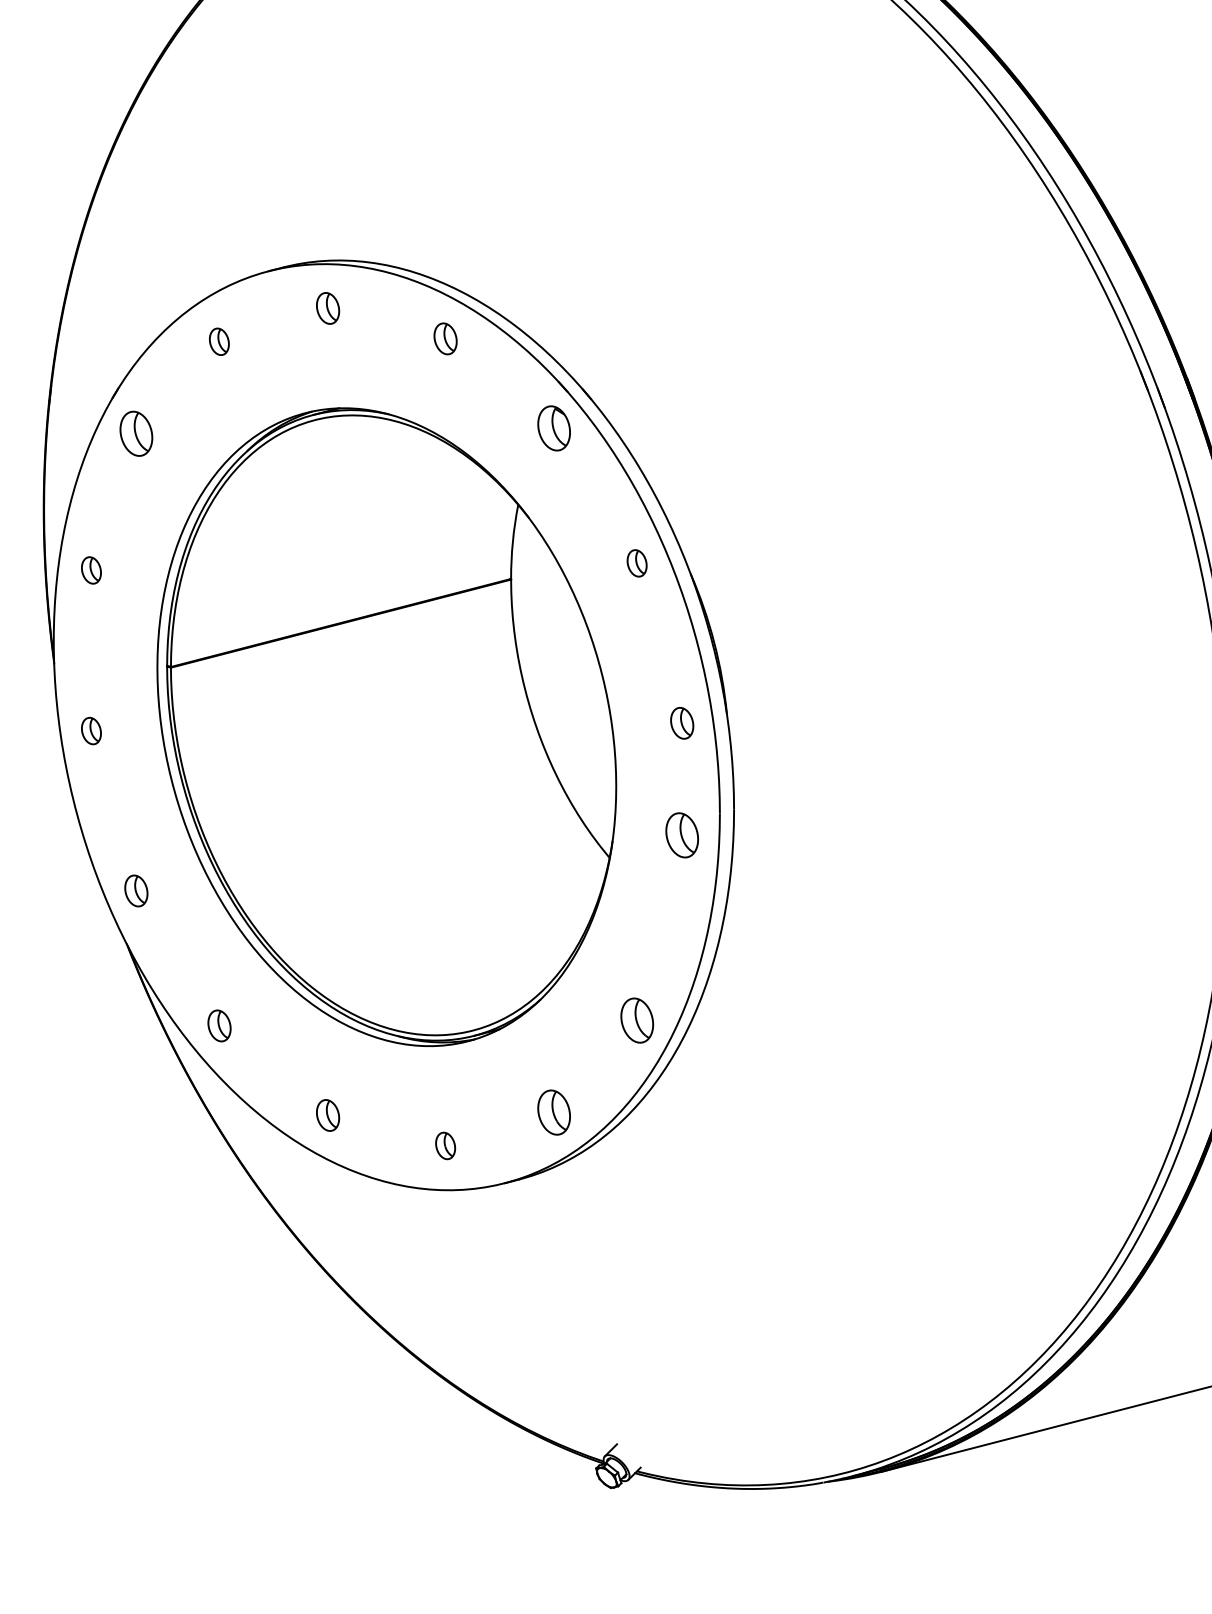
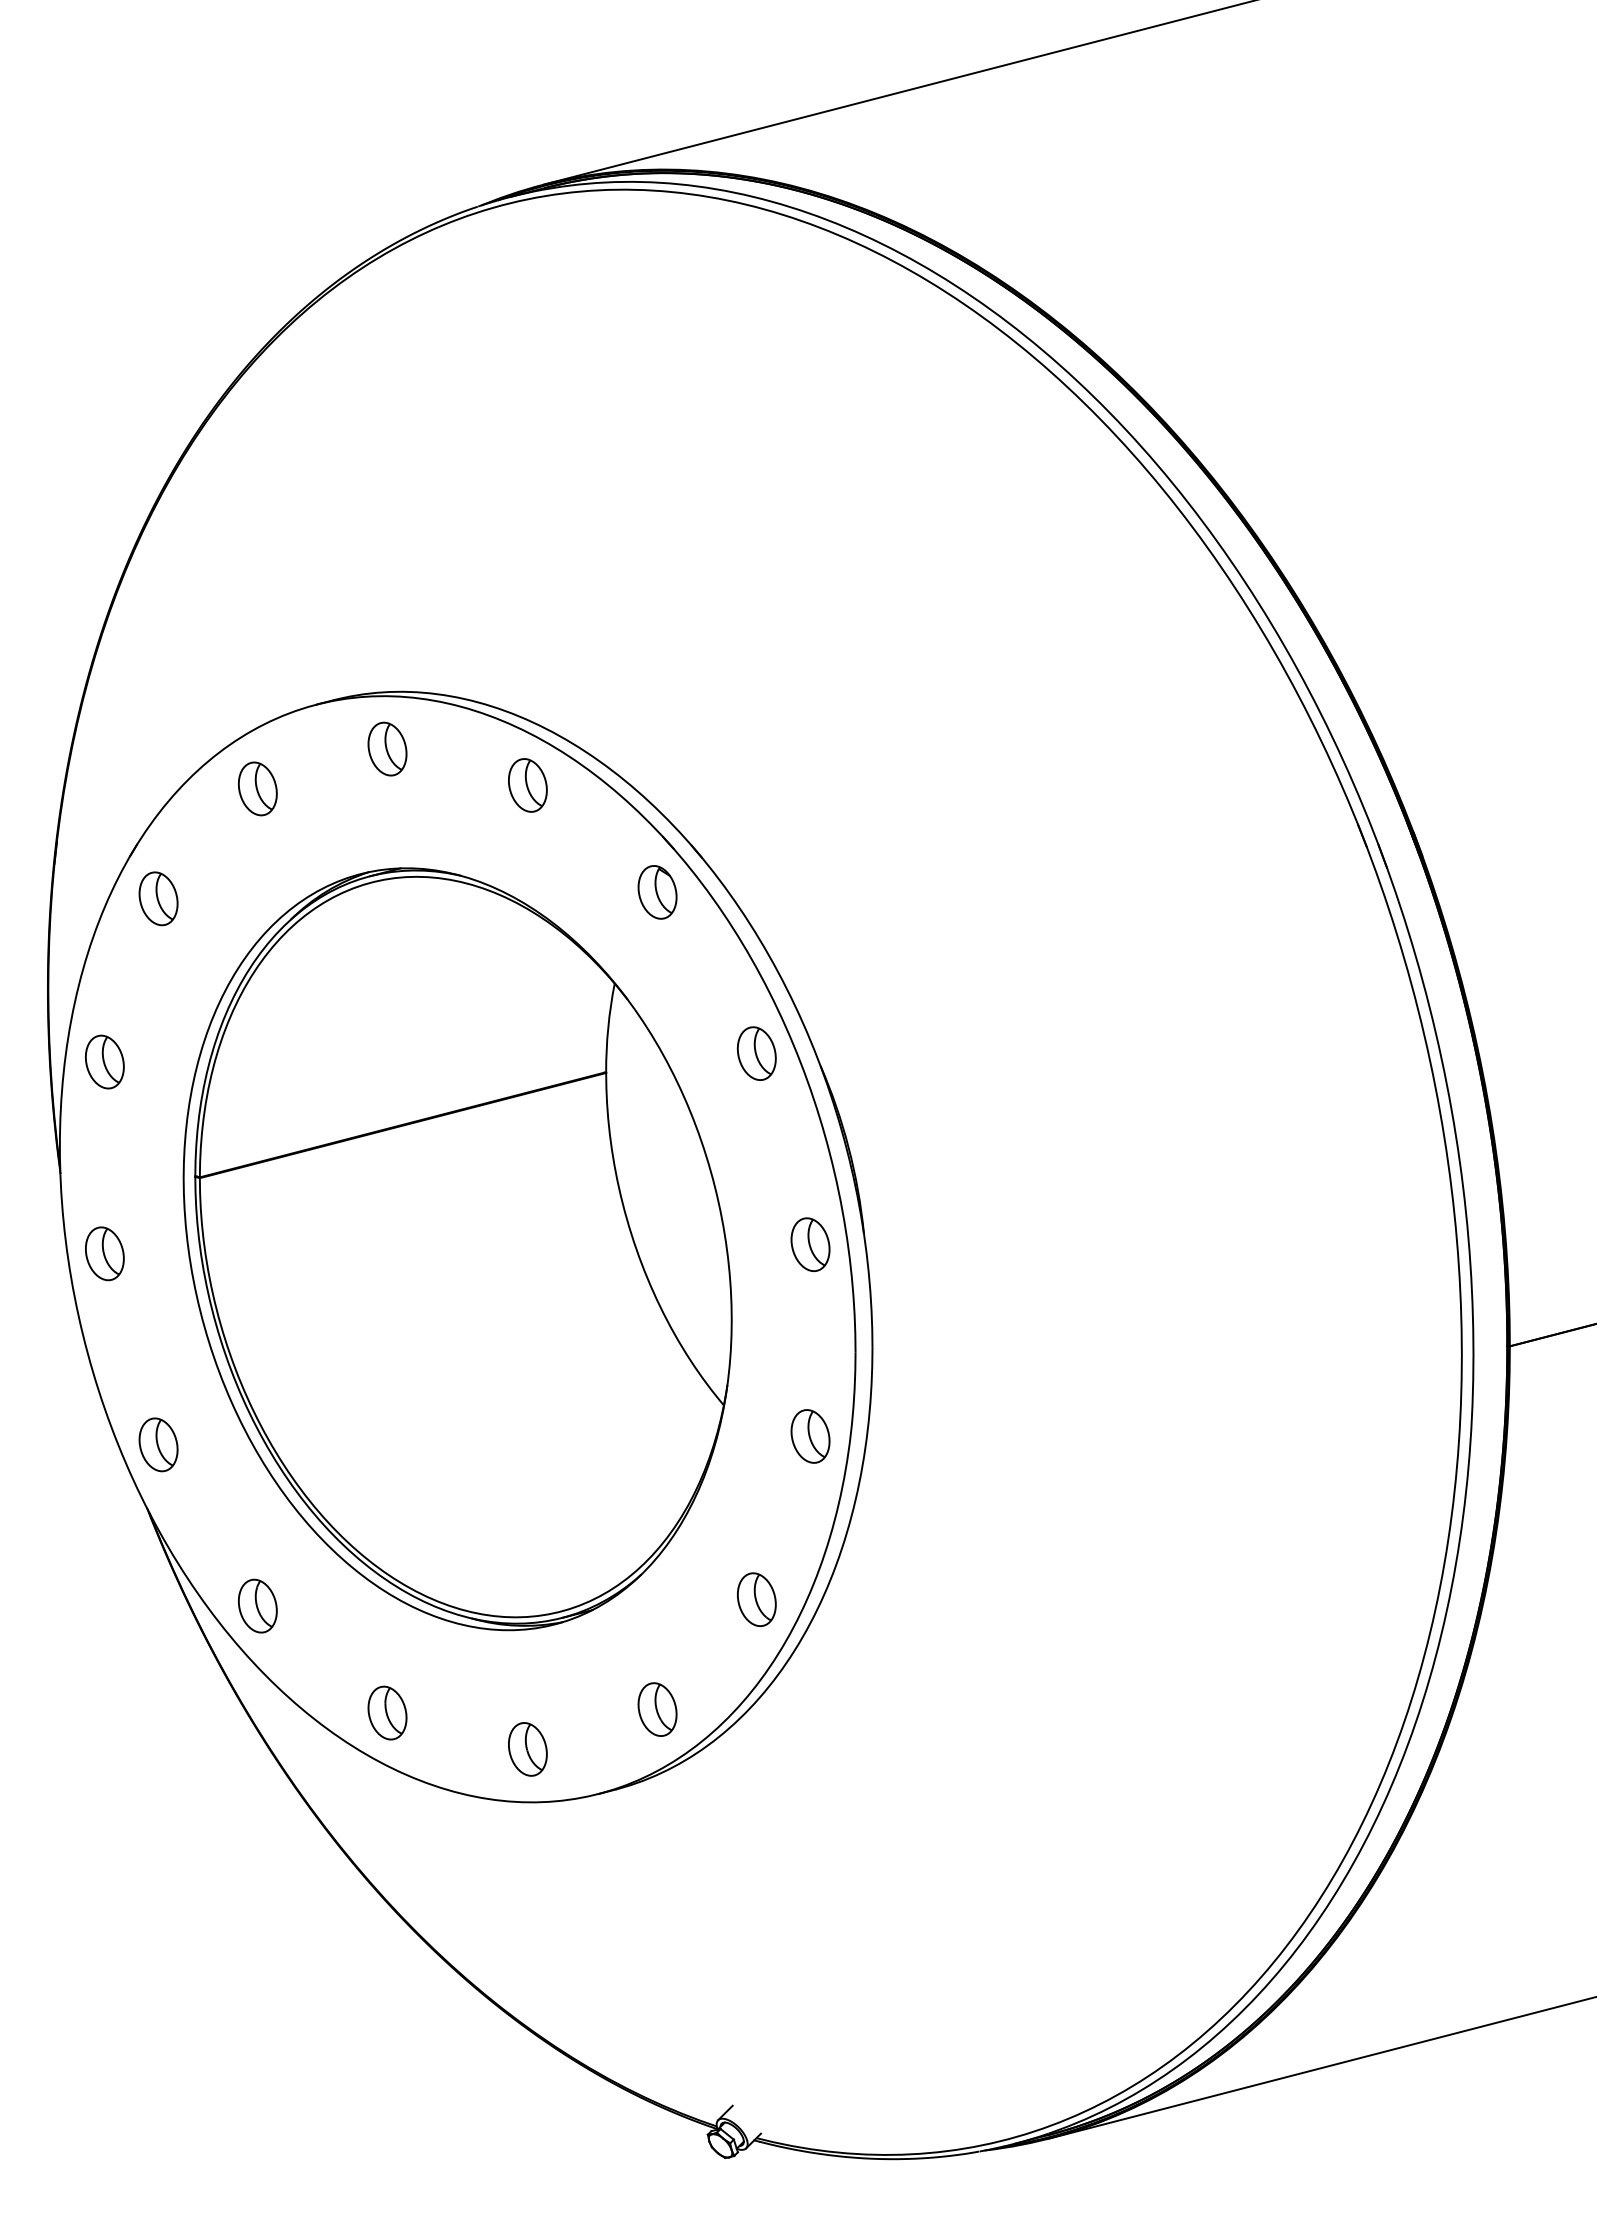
part: (328, 307) -> (387, 748), size x1.43
part: (445, 338) -> (527, 785), size x1.43
part: (219, 341) -> (257, 788), size x1.67
part: (636, 563) -> (756, 1053), size x1.67
part: (91, 570) -> (104, 1061), size x1.67
part: (682, 723) -> (810, 1244), size x1.43
part: (91, 730) -> (104, 1253), size x1.67
part: (682, 835) -> (810, 1436), moved
part: (136, 890) -> (158, 1444), size x1.43
part: (219, 1025) -> (257, 1605), size x1.43
part: (328, 1115) -> (387, 1712), size x1.43
part: (445, 1145) -> (527, 1749), size x1.67

